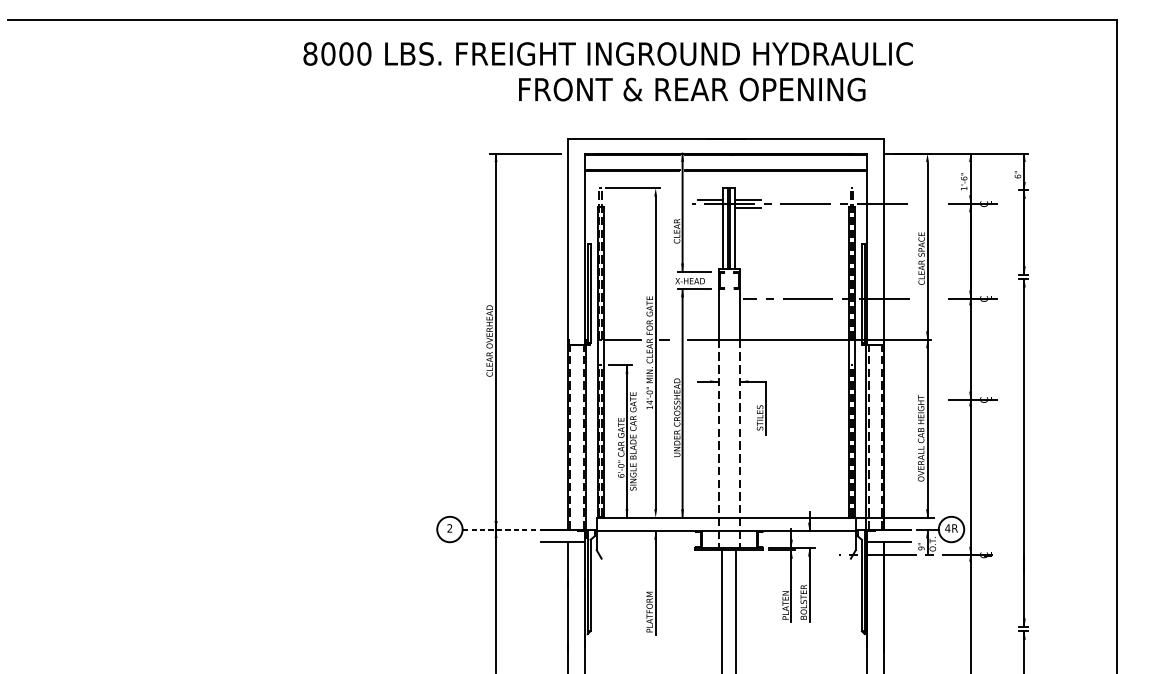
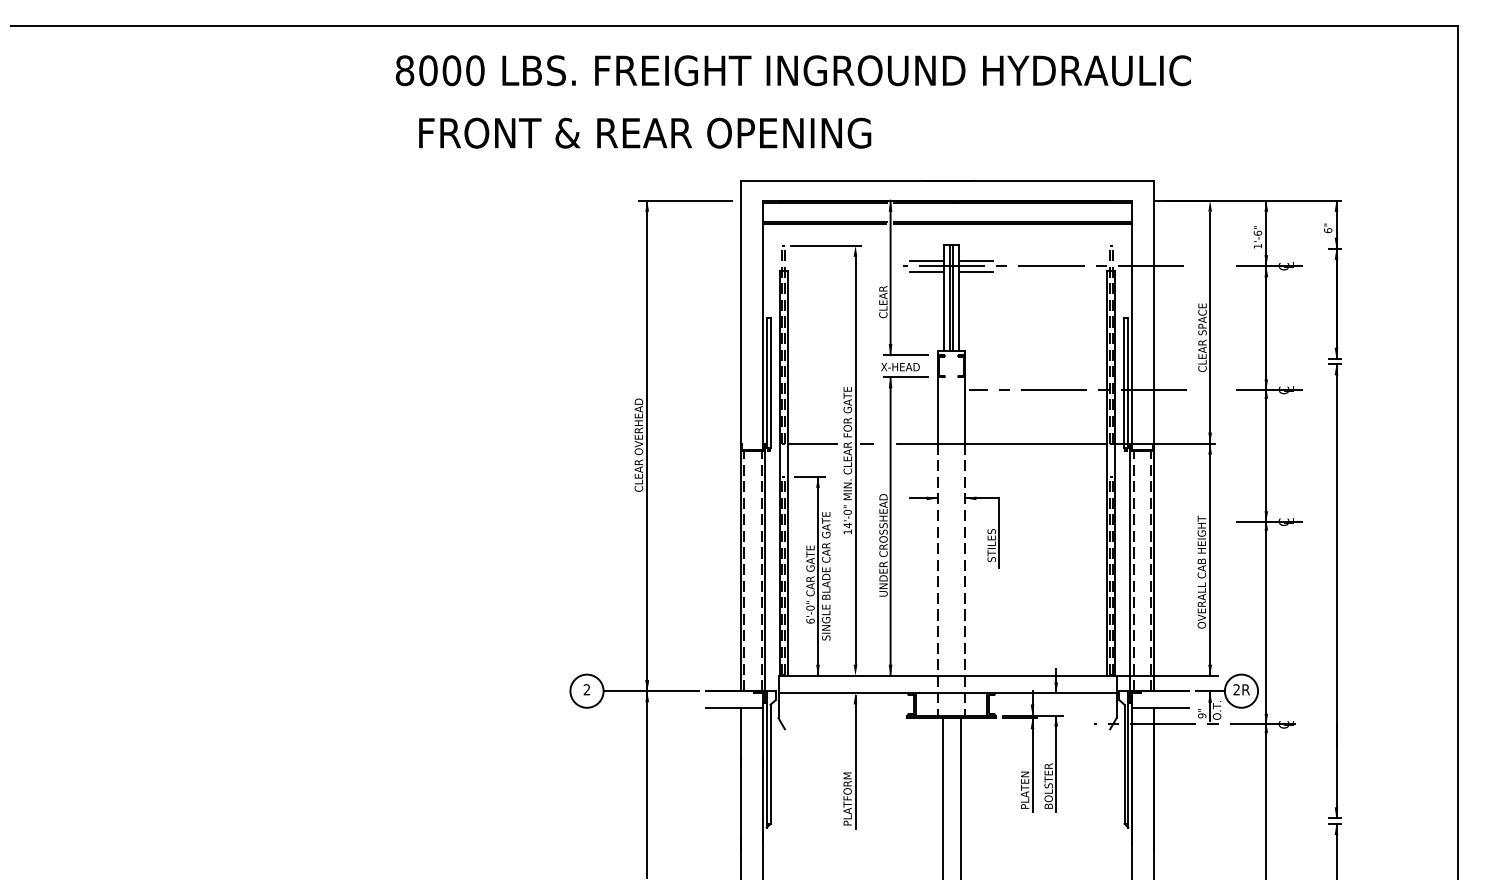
text: (692, 89) -> (645, 132), moved
line: (710, 207) -> (926, 271), added
text: (947, 528) -> (1236, 689), 4R -> 2R
line: (499, 529) -> (651, 691), dashed -> solid

